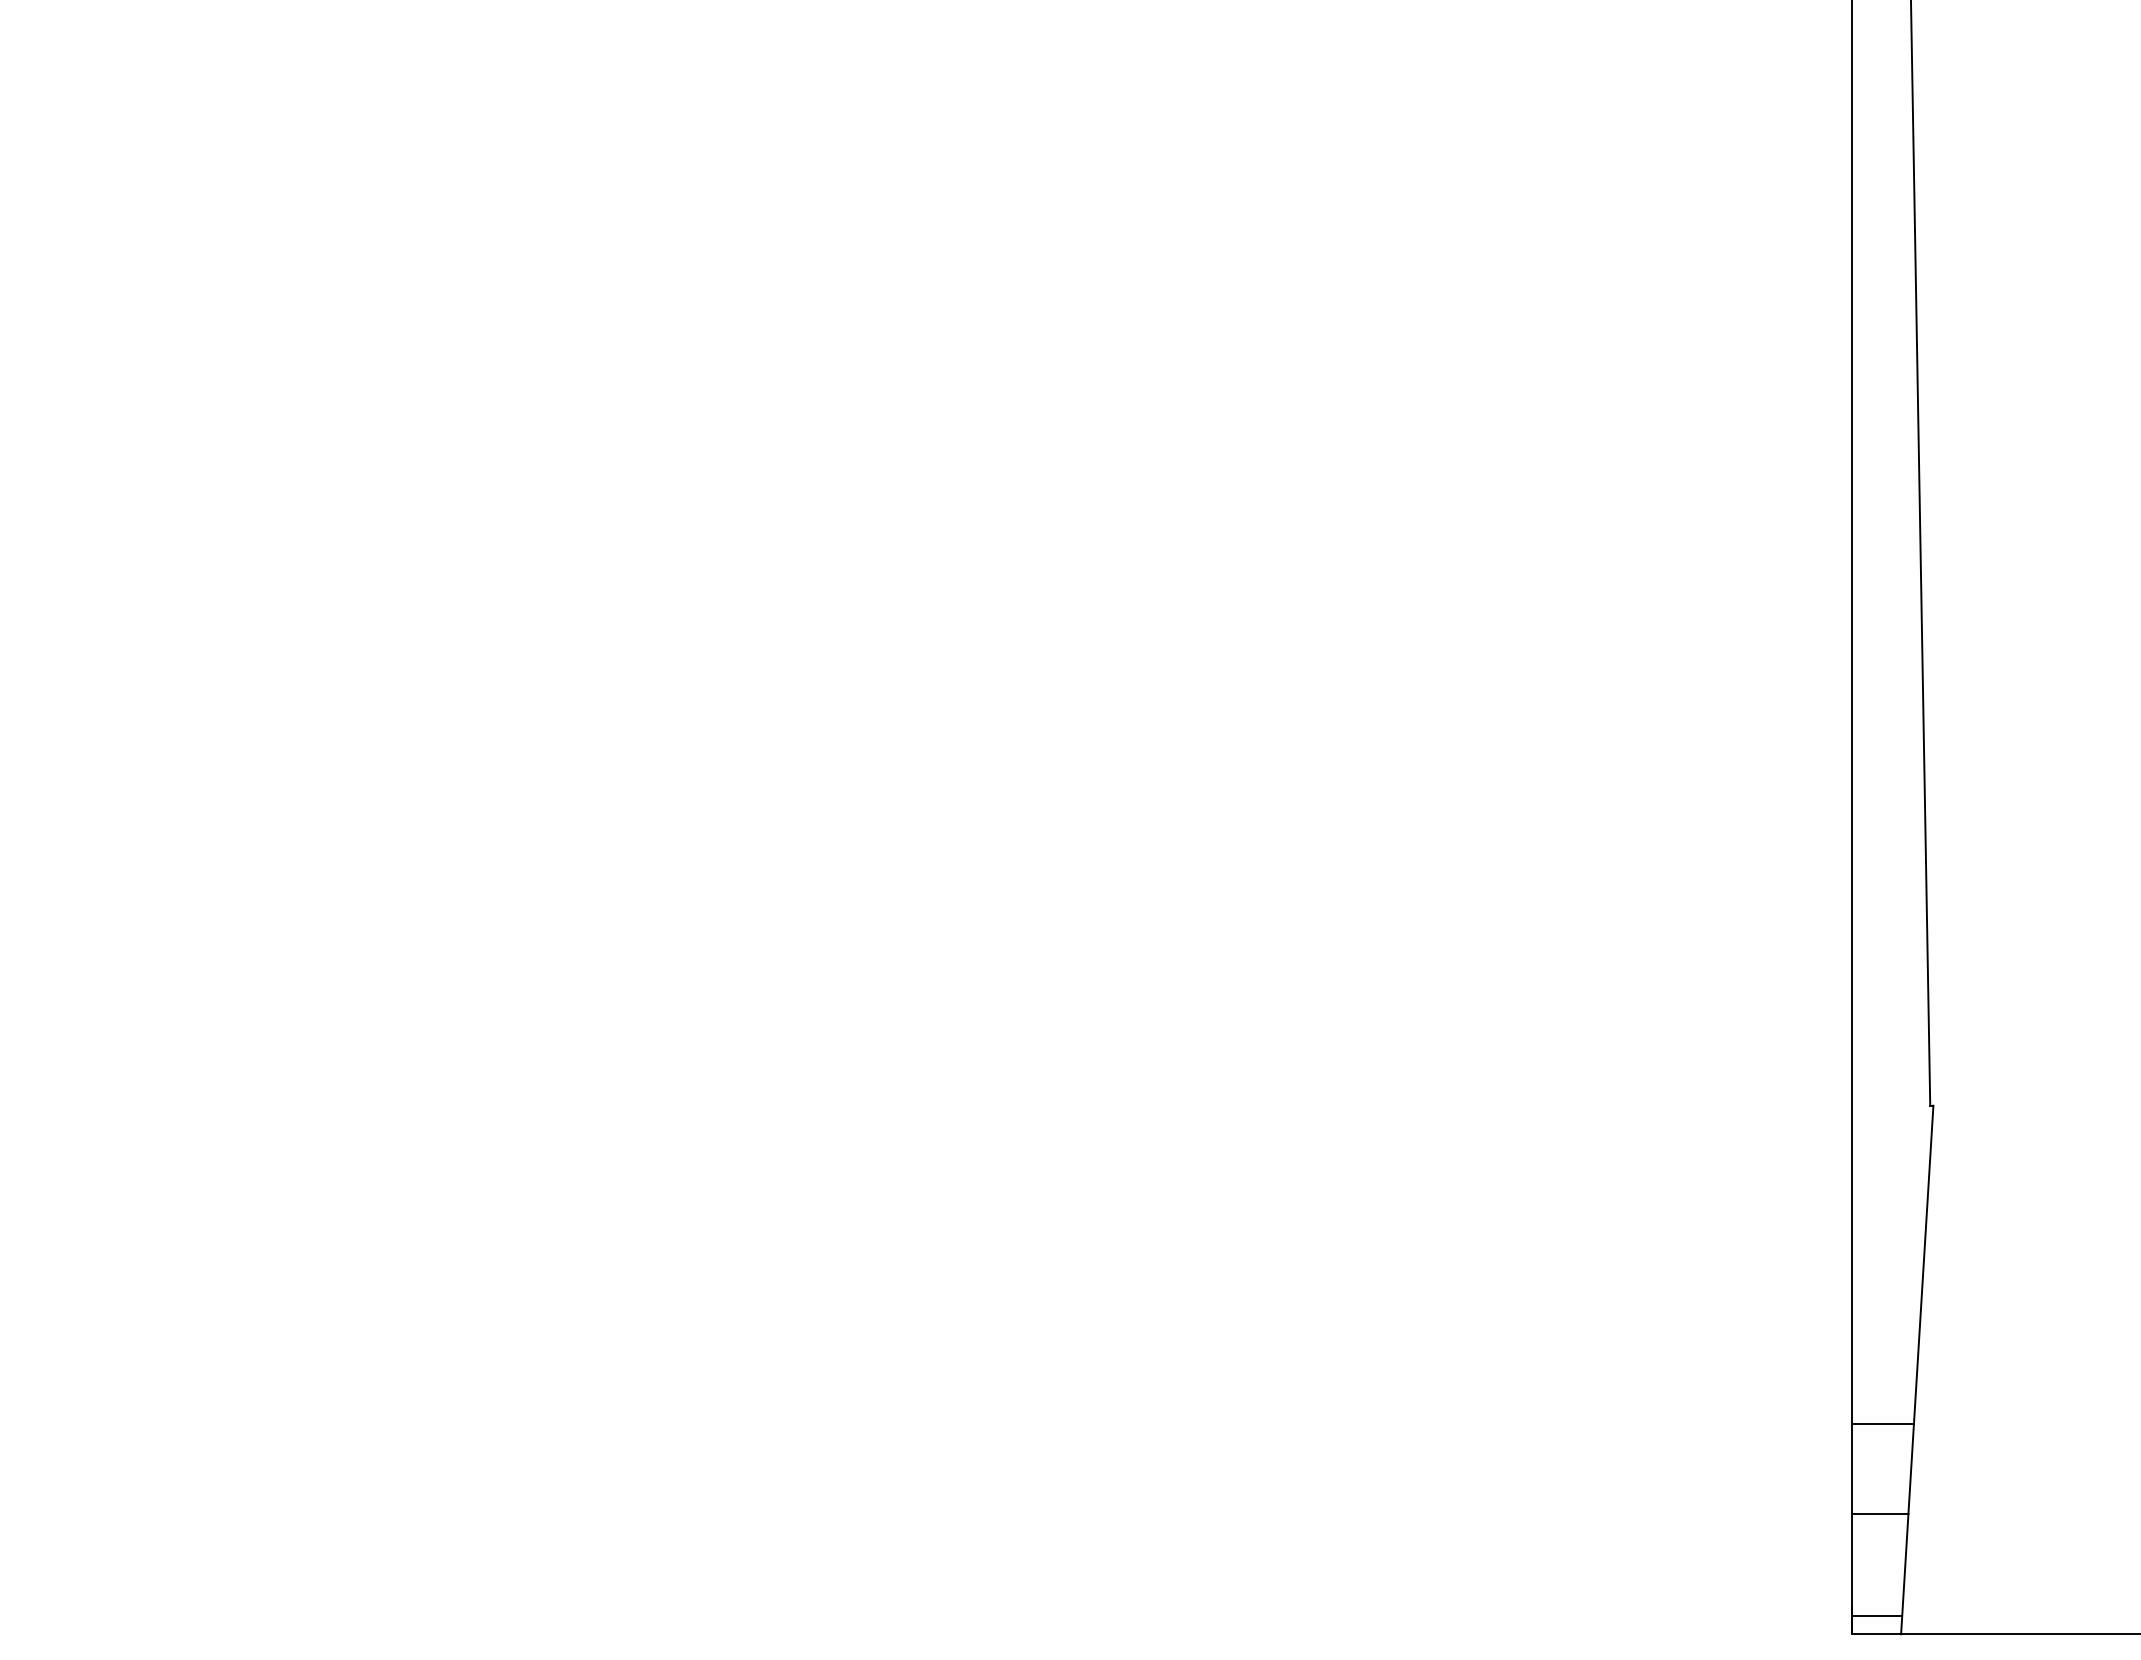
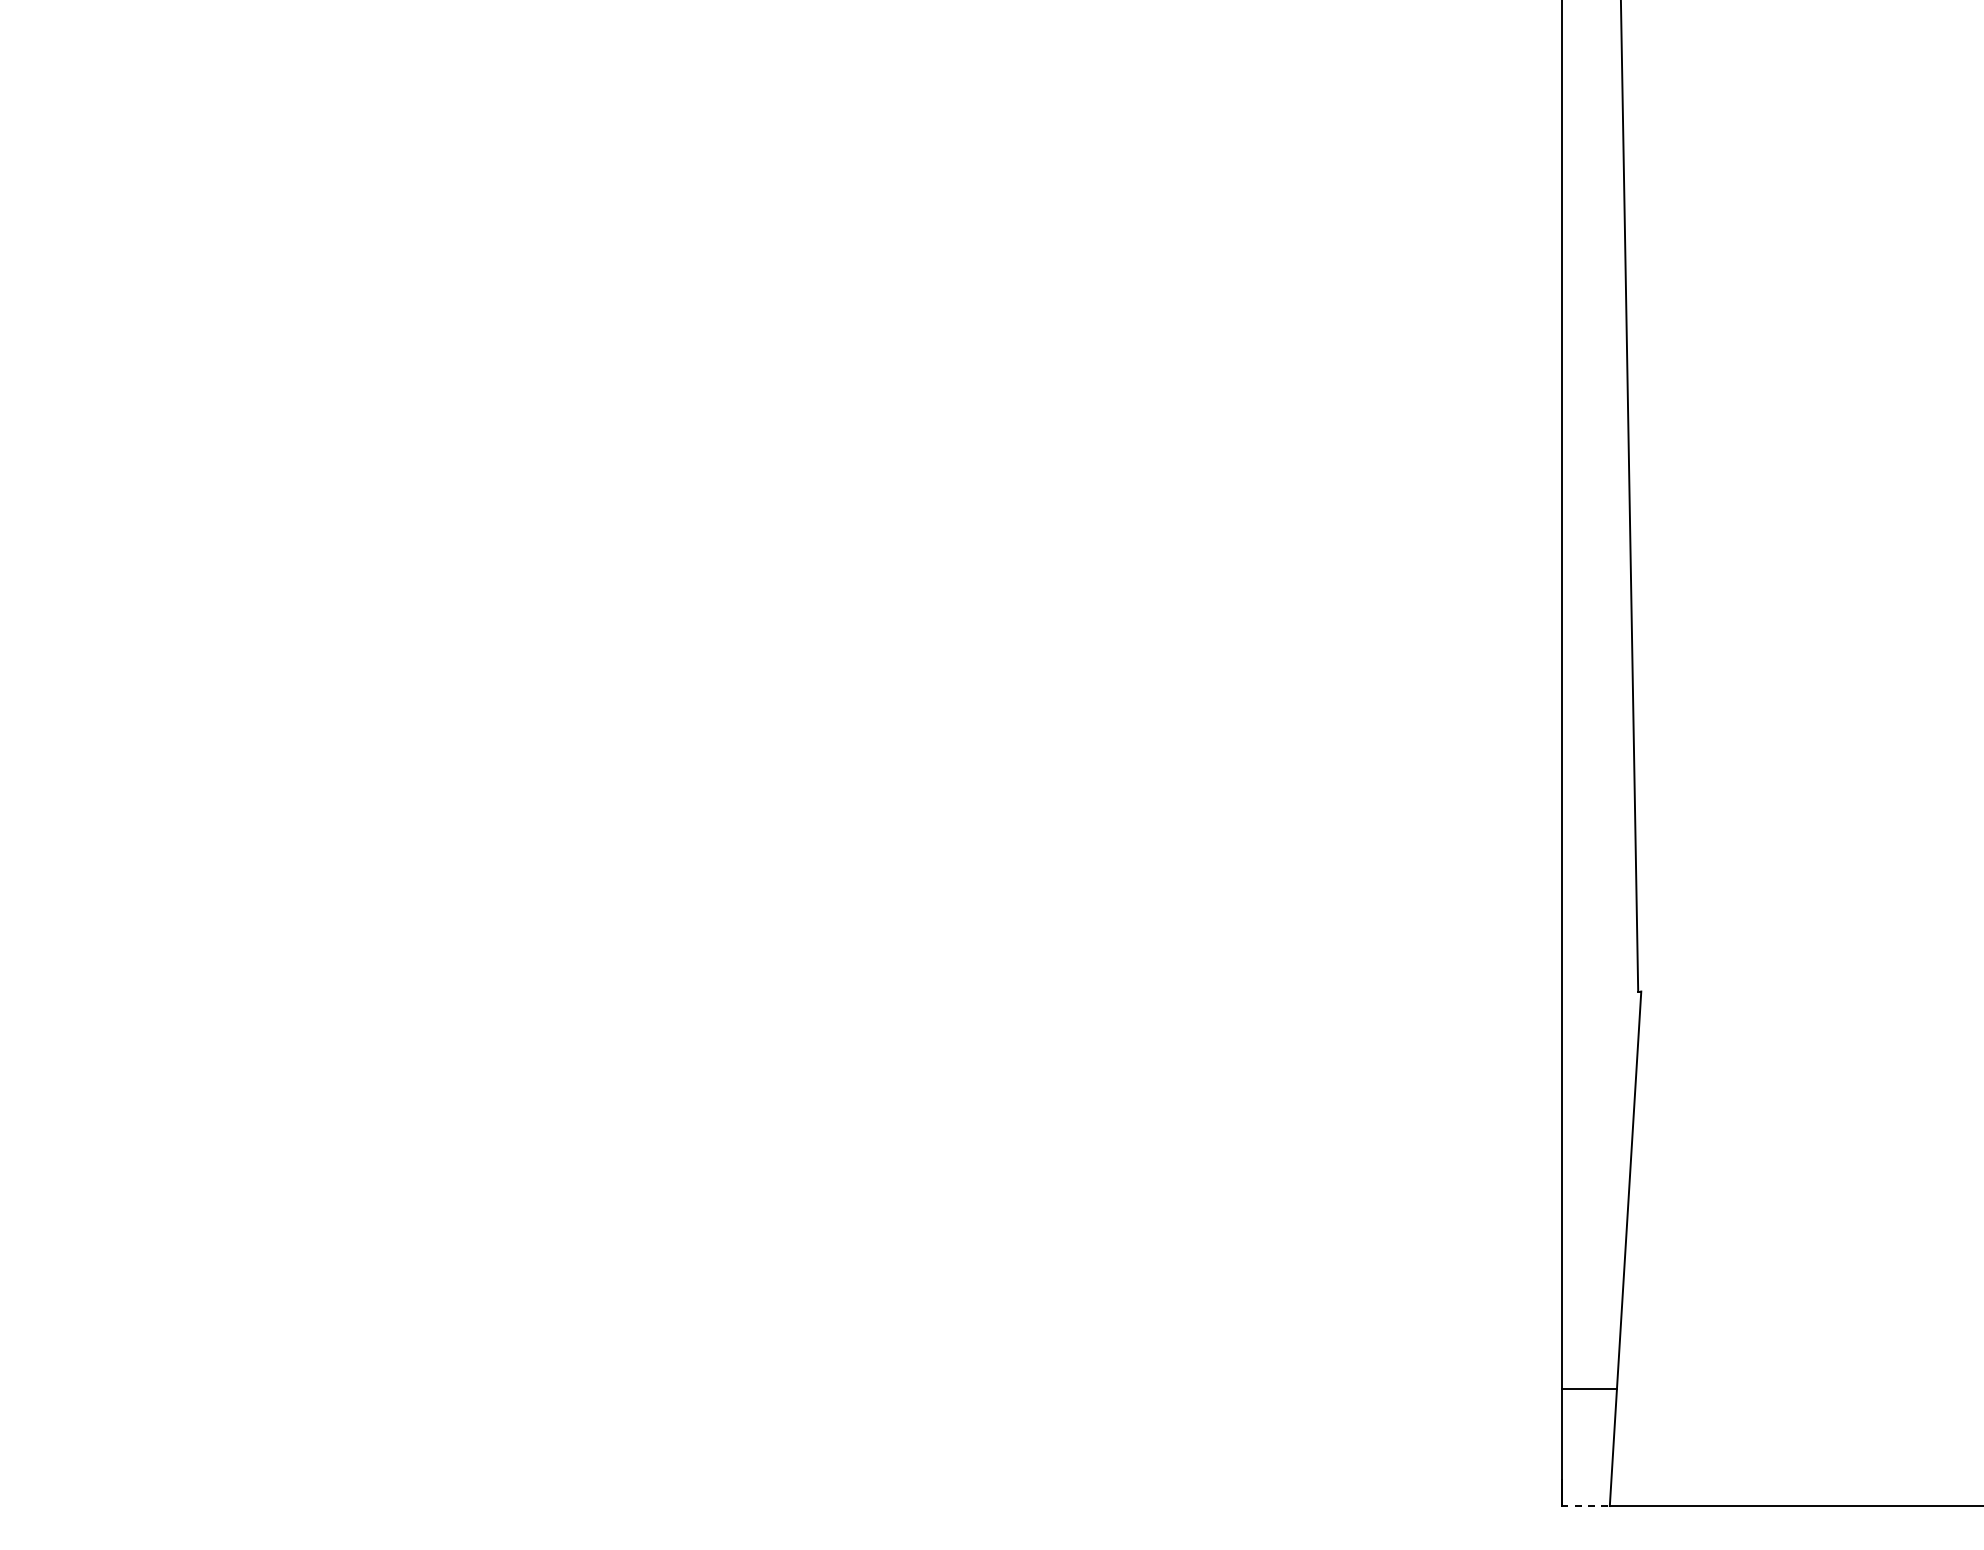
line: (1882, 1424) -> (1591, 1301), removed
line: (1876, 1616) -> (1585, 1488), removed
line: (1876, 1634) -> (1585, 1506), solid -> dashed

